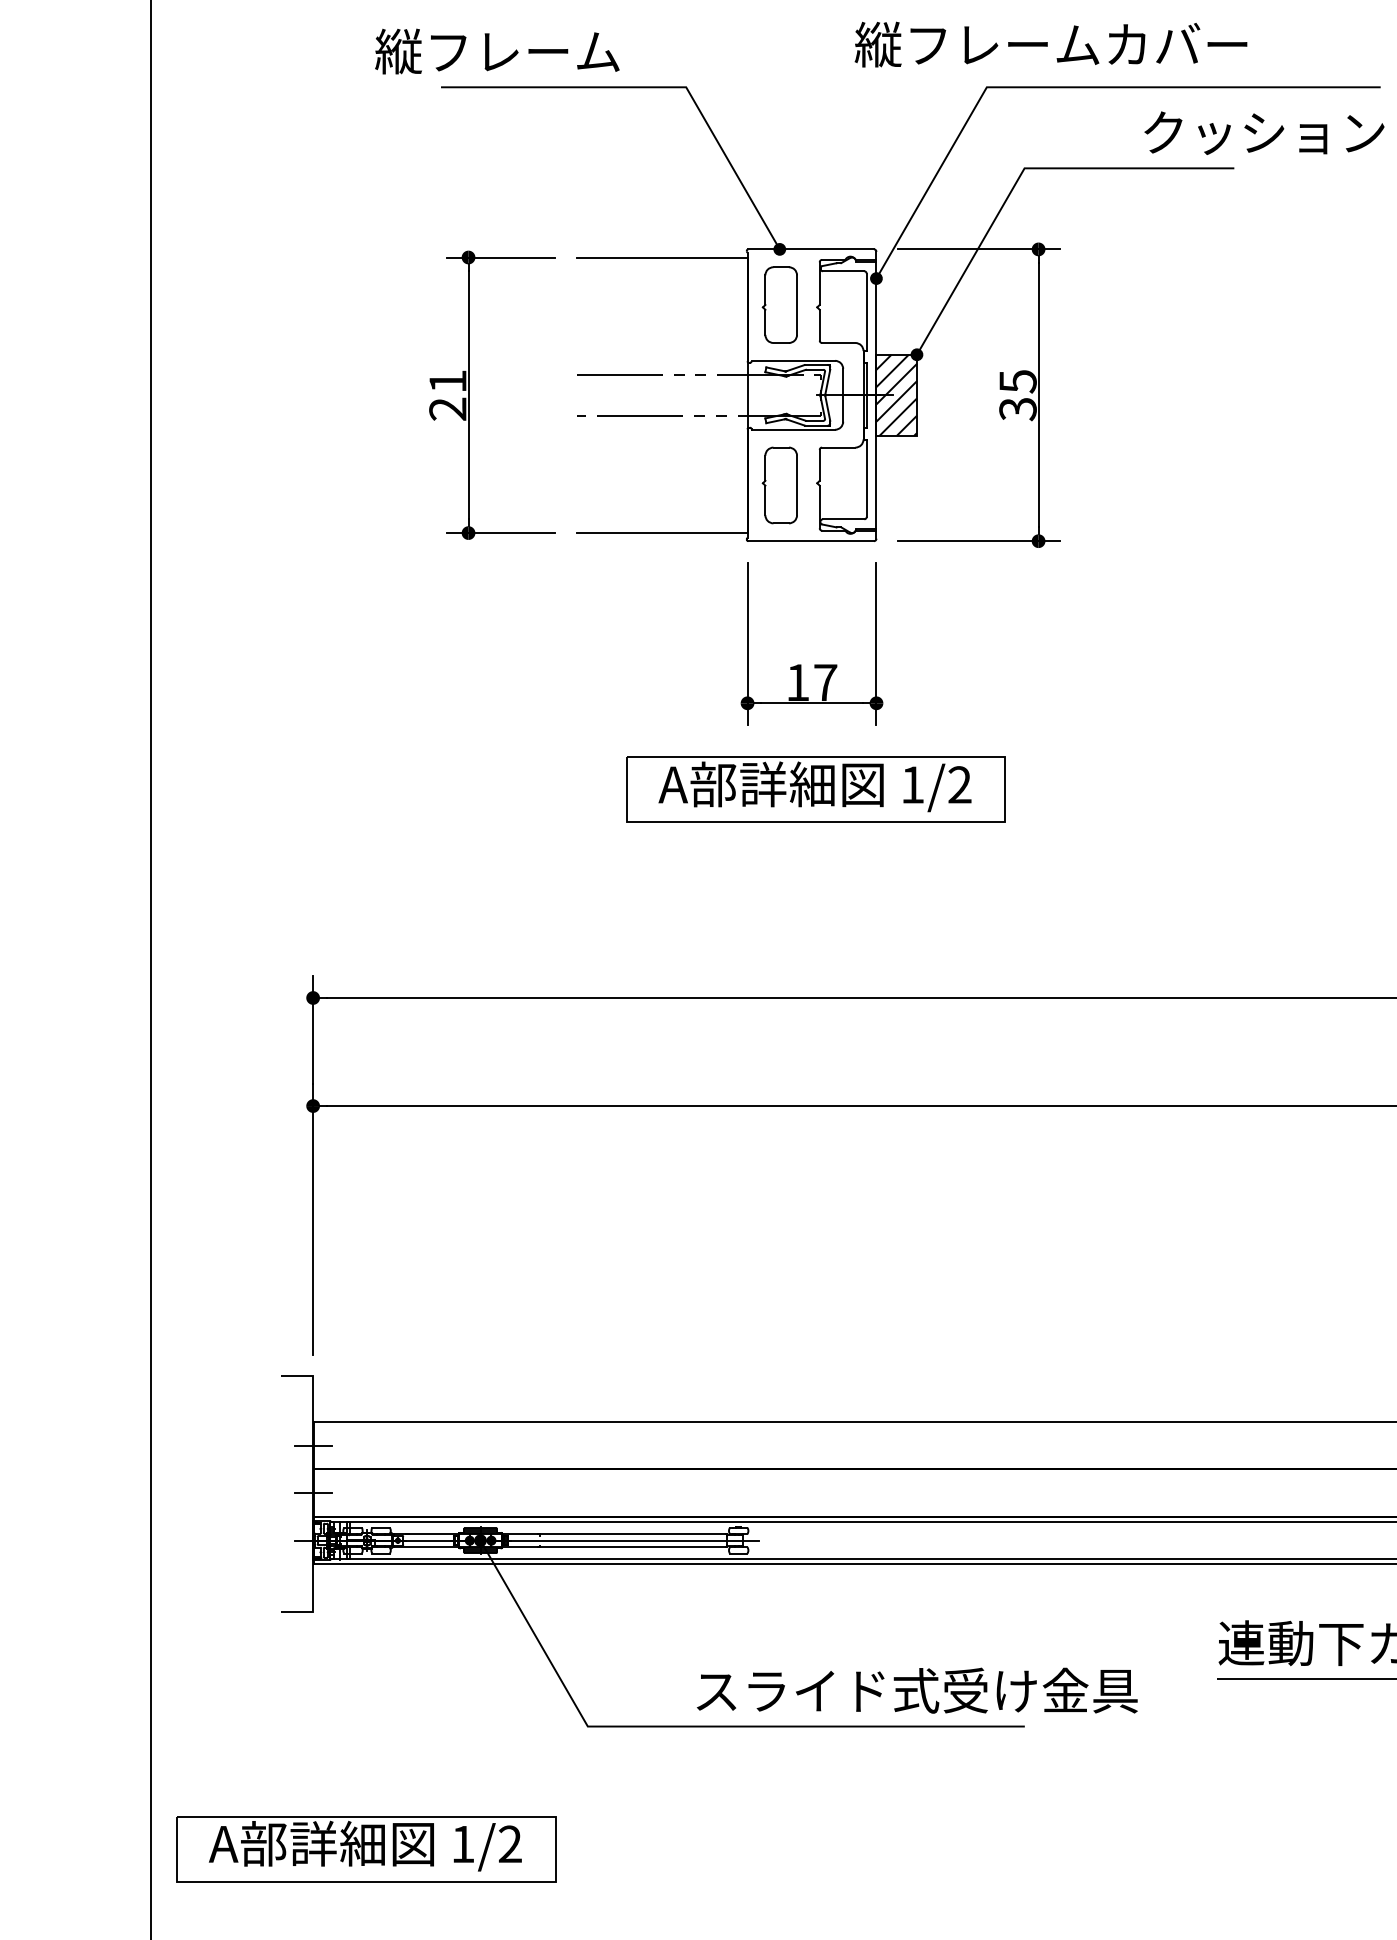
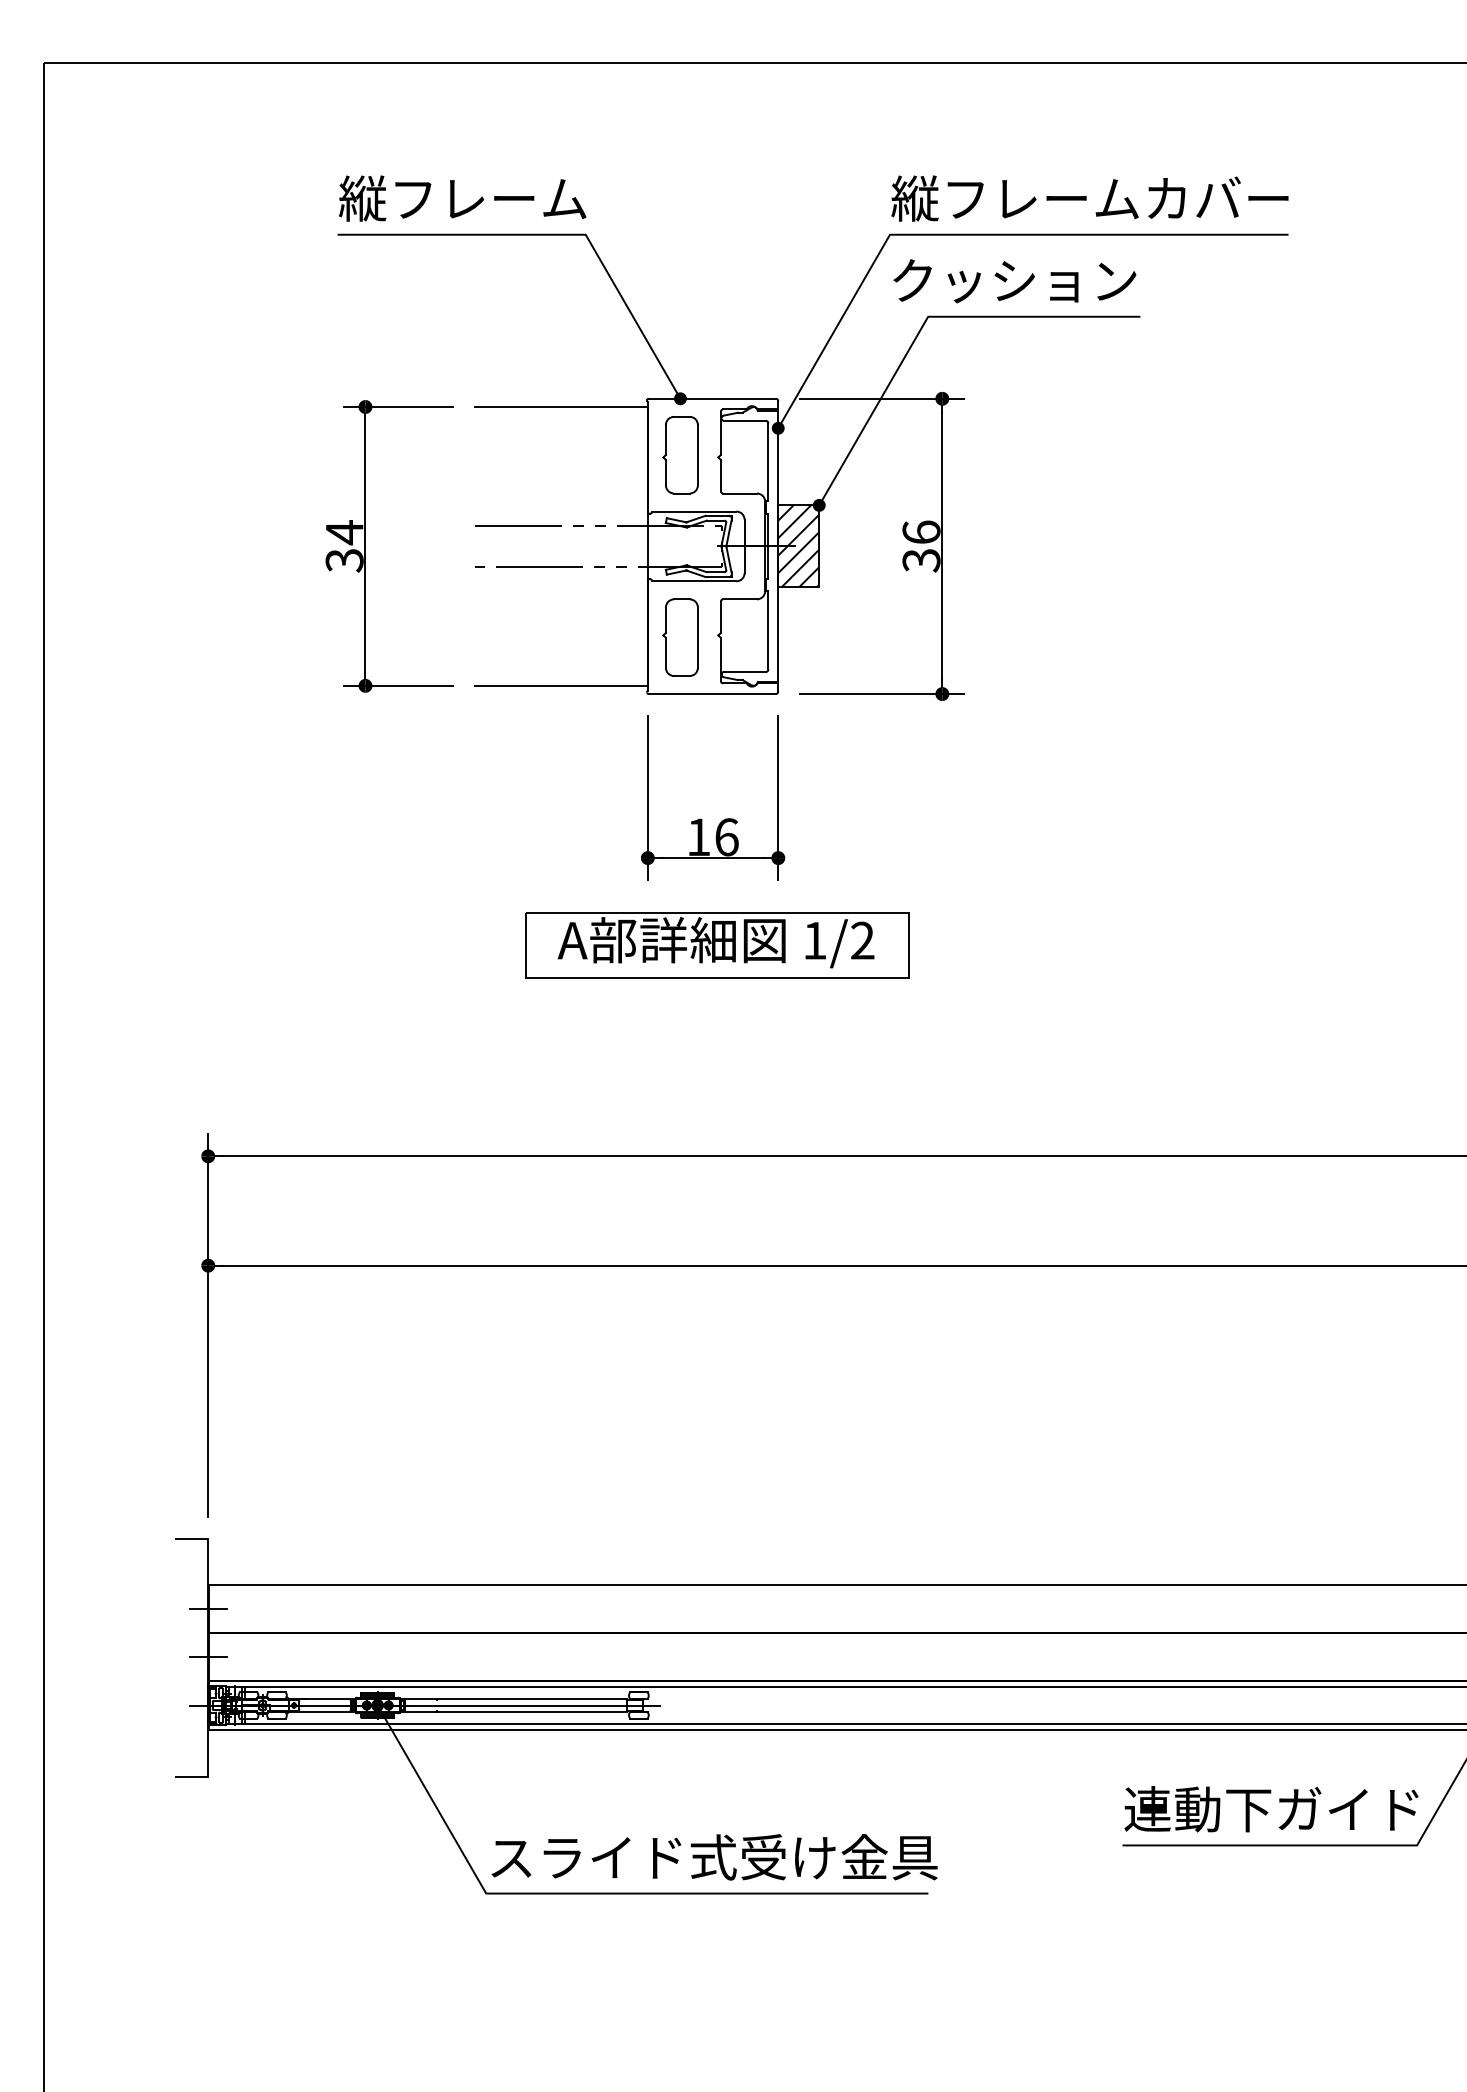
text: (1050, 44) -> (1089, 198), moved
text: (497, 51) -> (462, 198), moved
text: (1264, 133) -> (1014, 281), moved
text: (1017, 381) -> (921, 532), 35 -> 36
text: (447, 395) -> (344, 546), 21 -> 34
text: (825, 682) -> (726, 837), 17 -> 16
text: (917, 1690) -> (714, 1857), moved
part: (366, 1849) -> (262, 2017), removed

